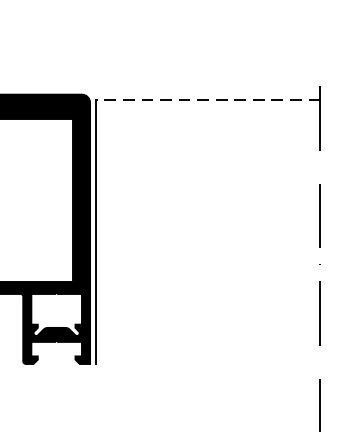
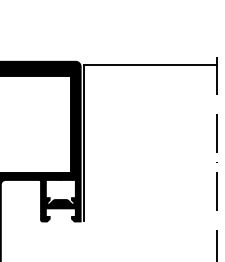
line: (207, 100) -> (150, 65), dashed -> solid

